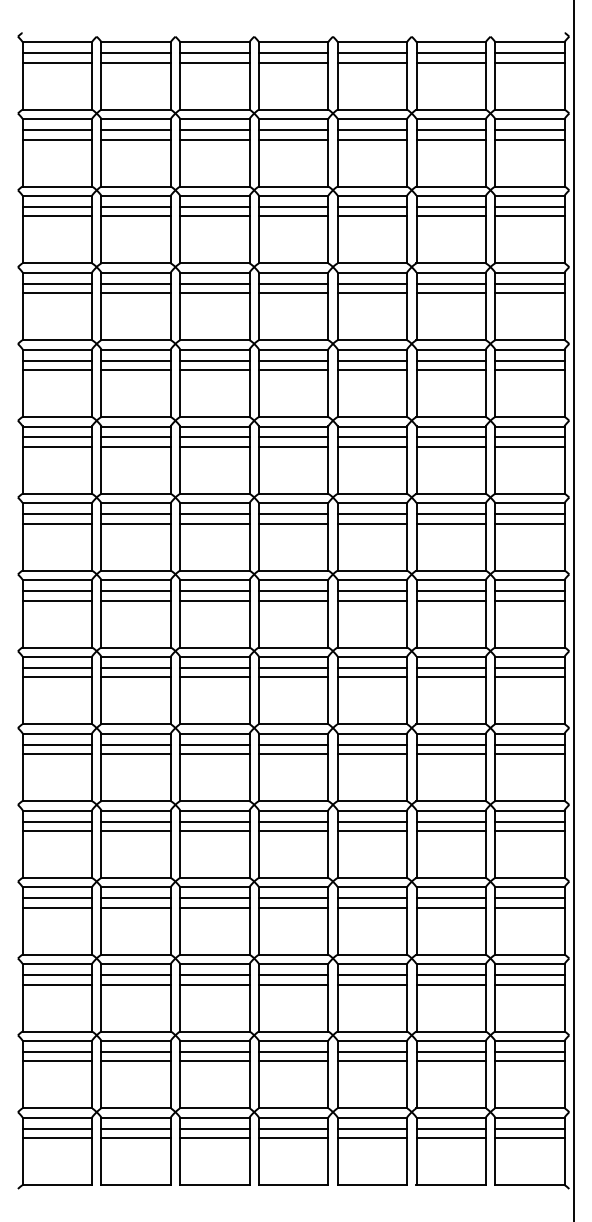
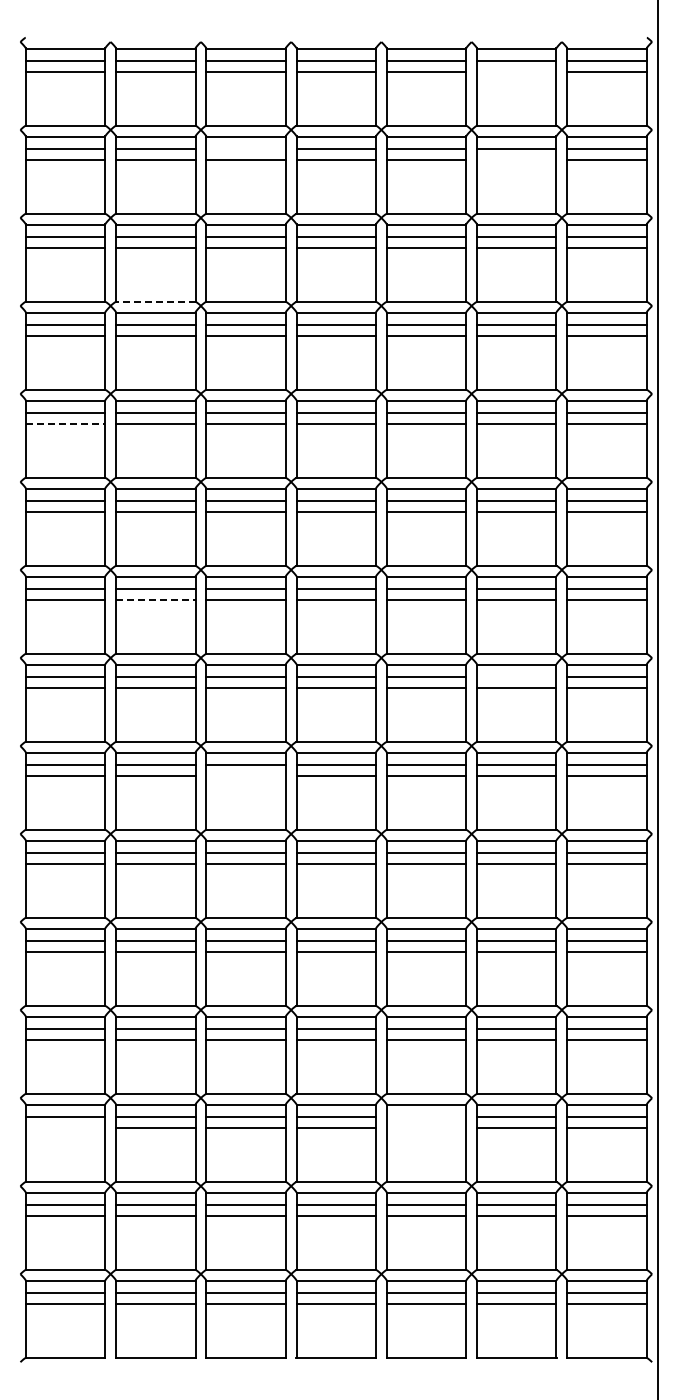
line: (450, 62) -> (516, 71), removed
line: (214, 130) -> (245, 149), removed
line: (450, 139) -> (516, 159), removed
line: (135, 263) -> (155, 301), solid -> dashed
line: (57, 369) -> (65, 423), solid -> dashed
line: (135, 523) -> (155, 599), solid -> dashed
line: (450, 591) -> (516, 677), removed
line: (214, 677) -> (245, 776), removed
line: (372, 975) -> (426, 1117), removed
line: (57, 984) -> (65, 1128), removed
line: (372, 984) -> (426, 1128), removed

